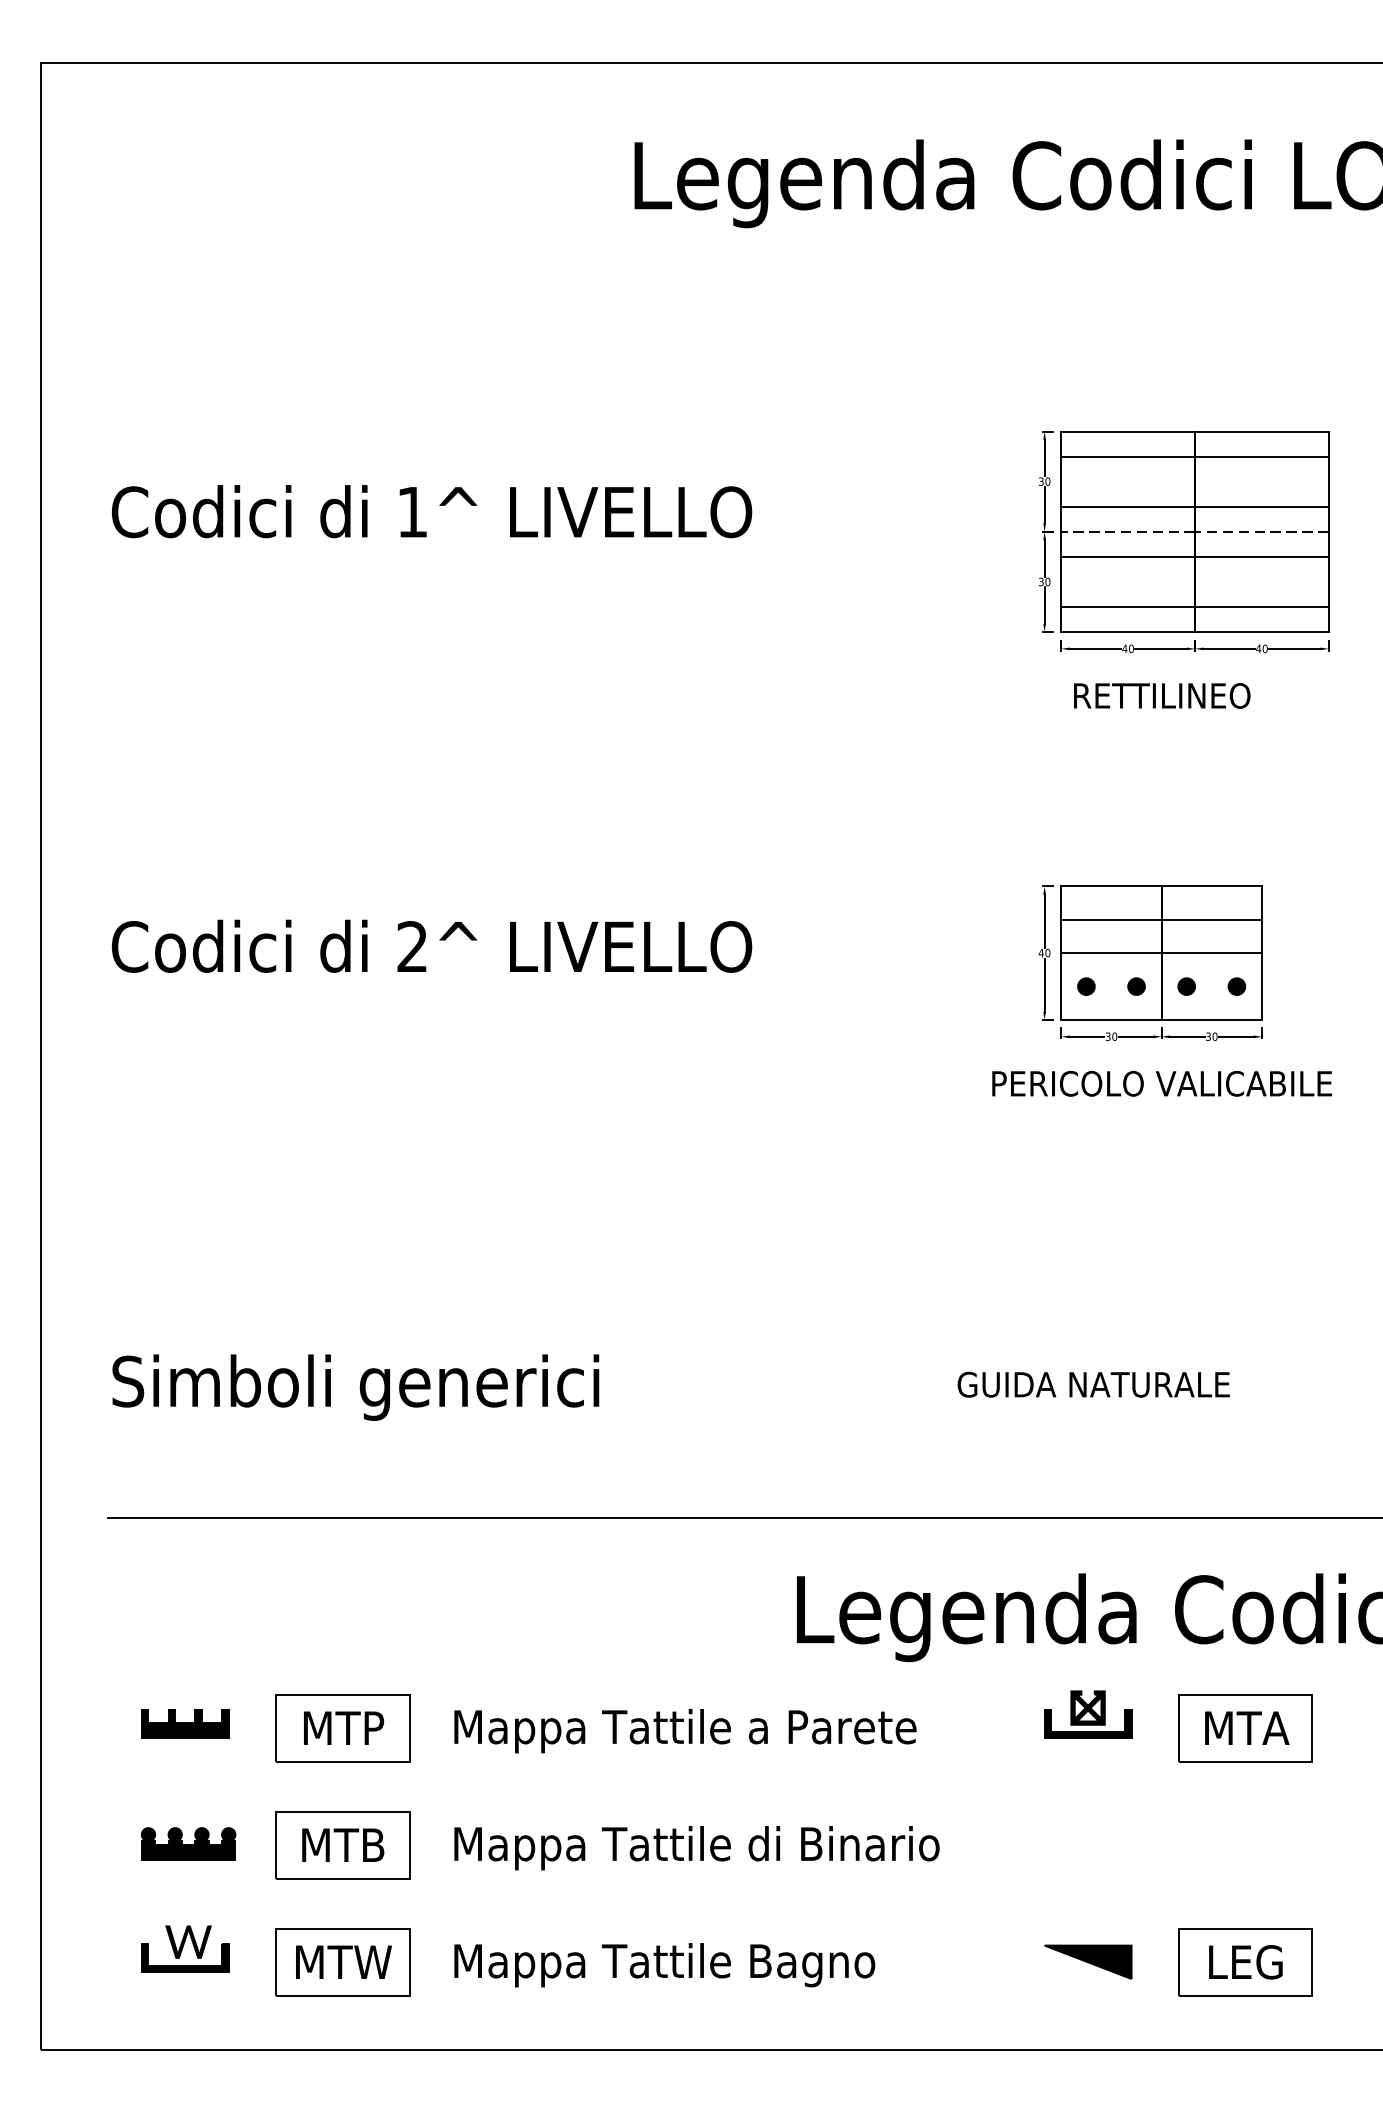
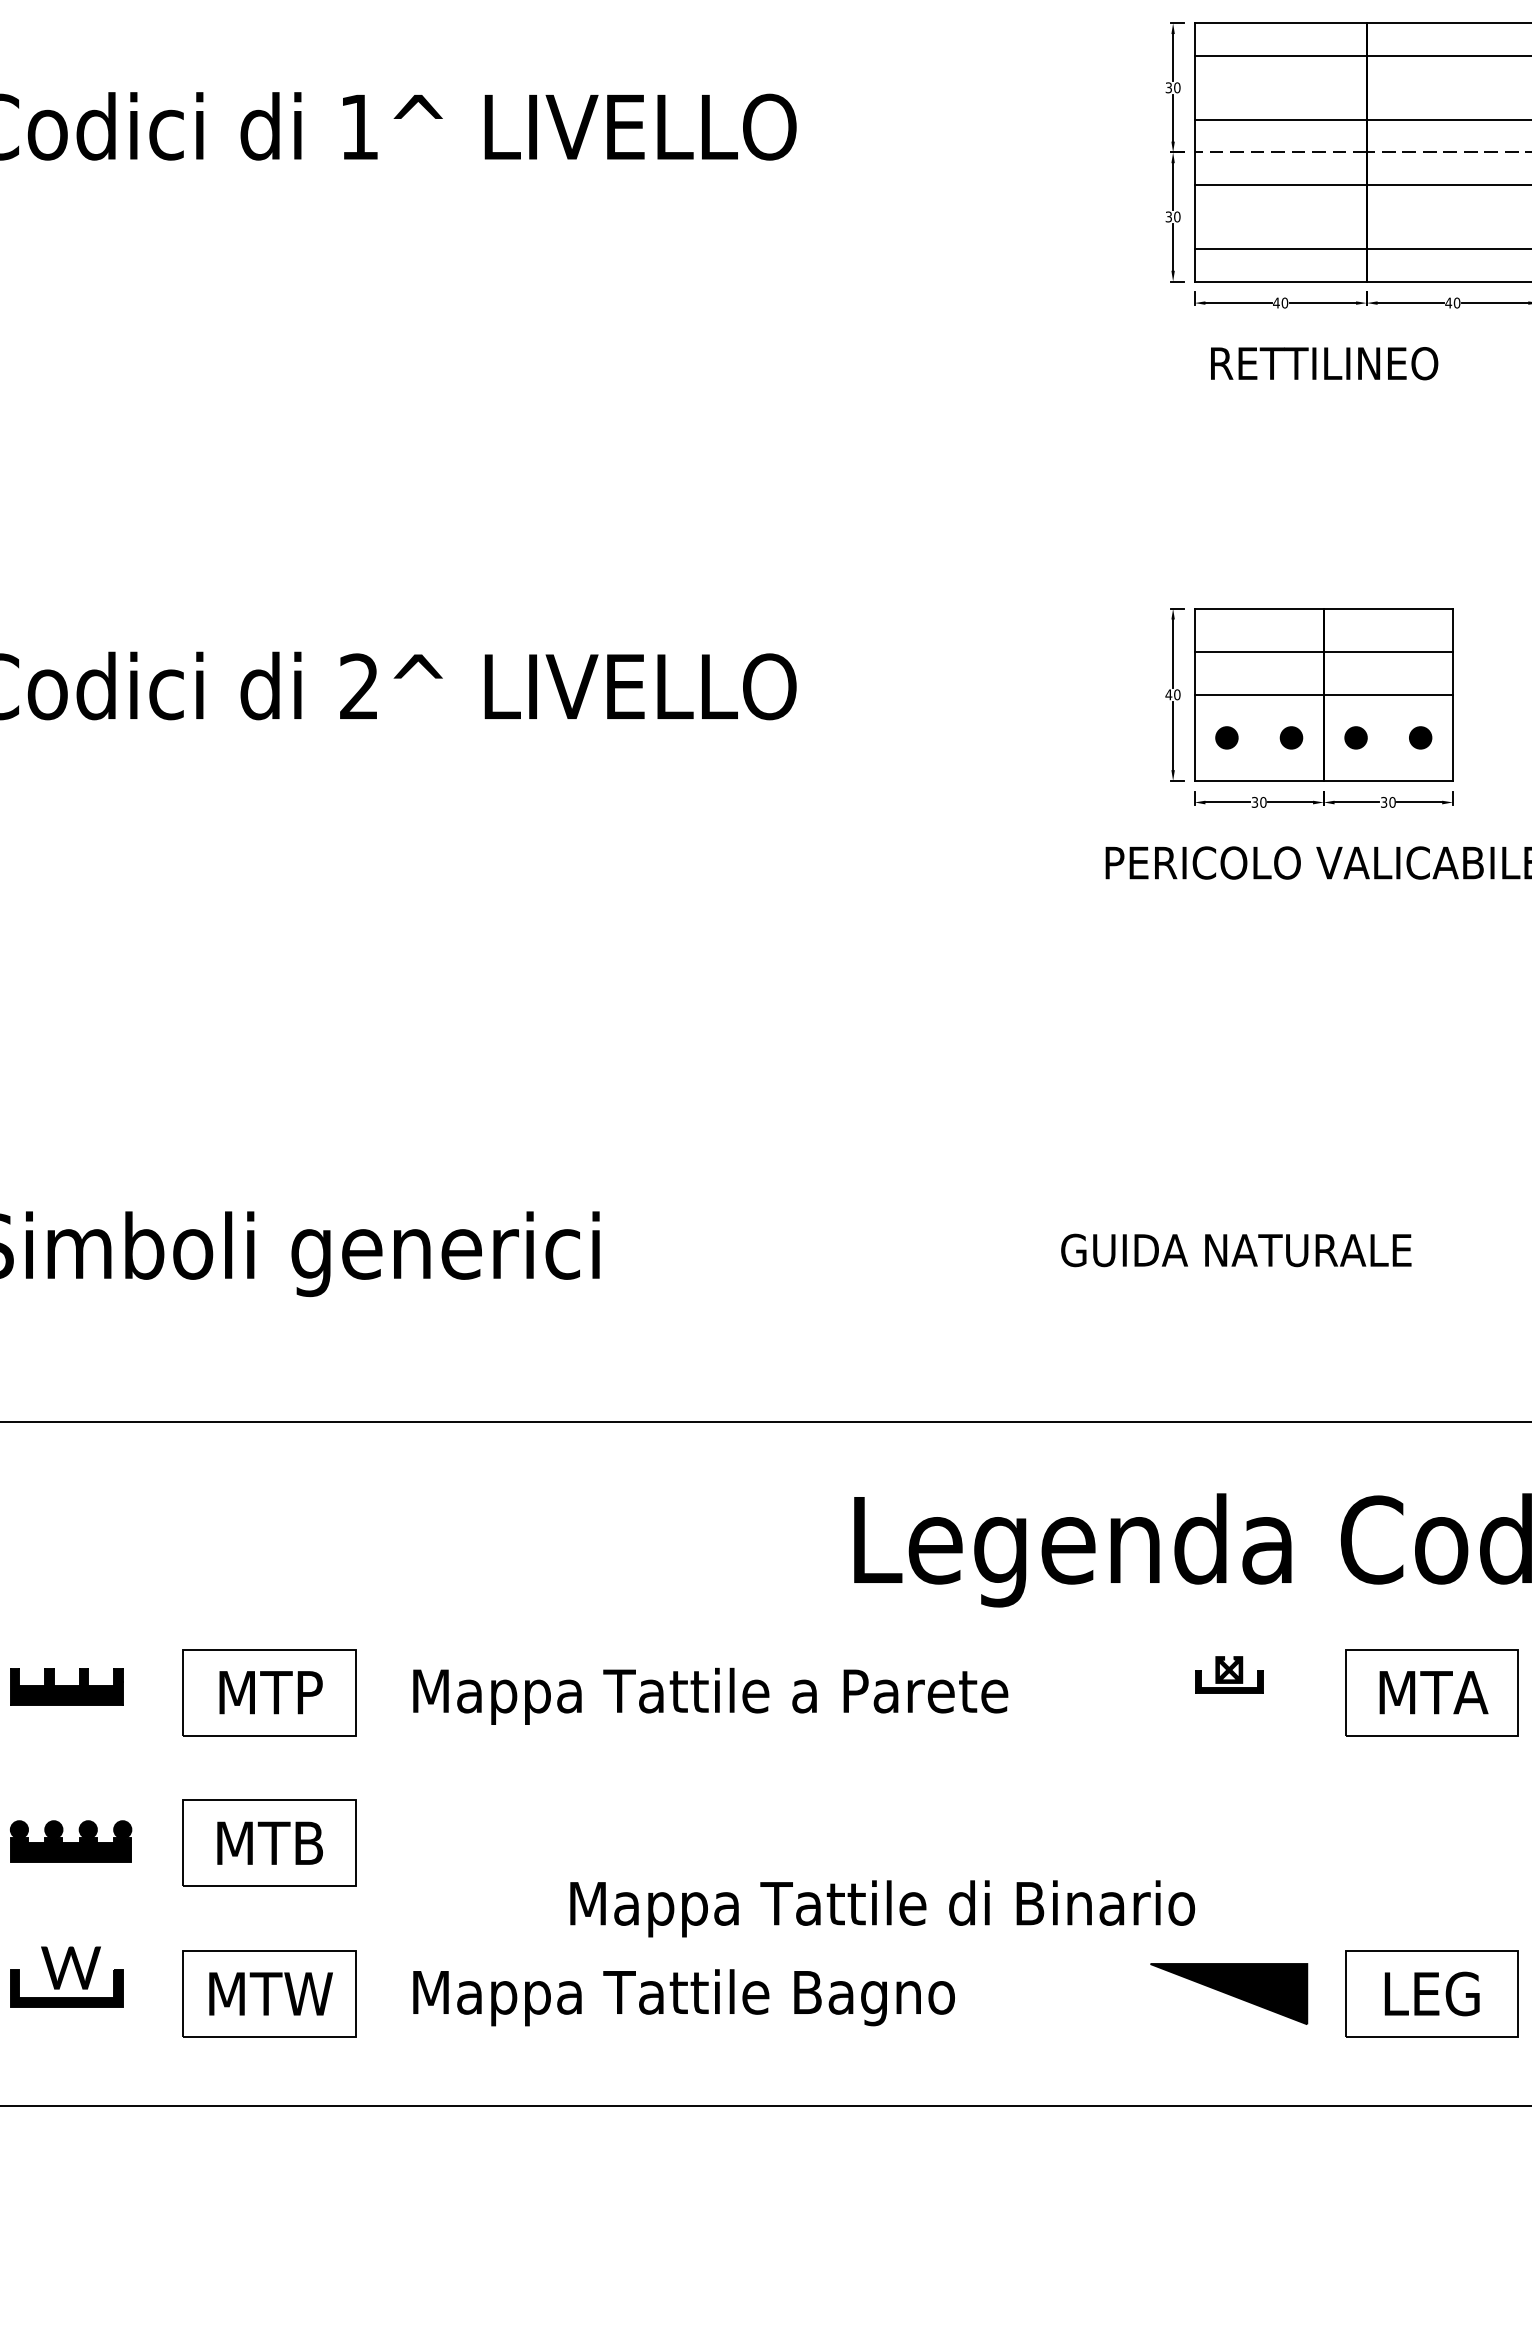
part: (1088, 1714) -> (1229, 1674), size x0.6
text: (696, 1848) -> (882, 1909), moved
part: (1088, 1961) -> (1229, 1992), size x1.4

